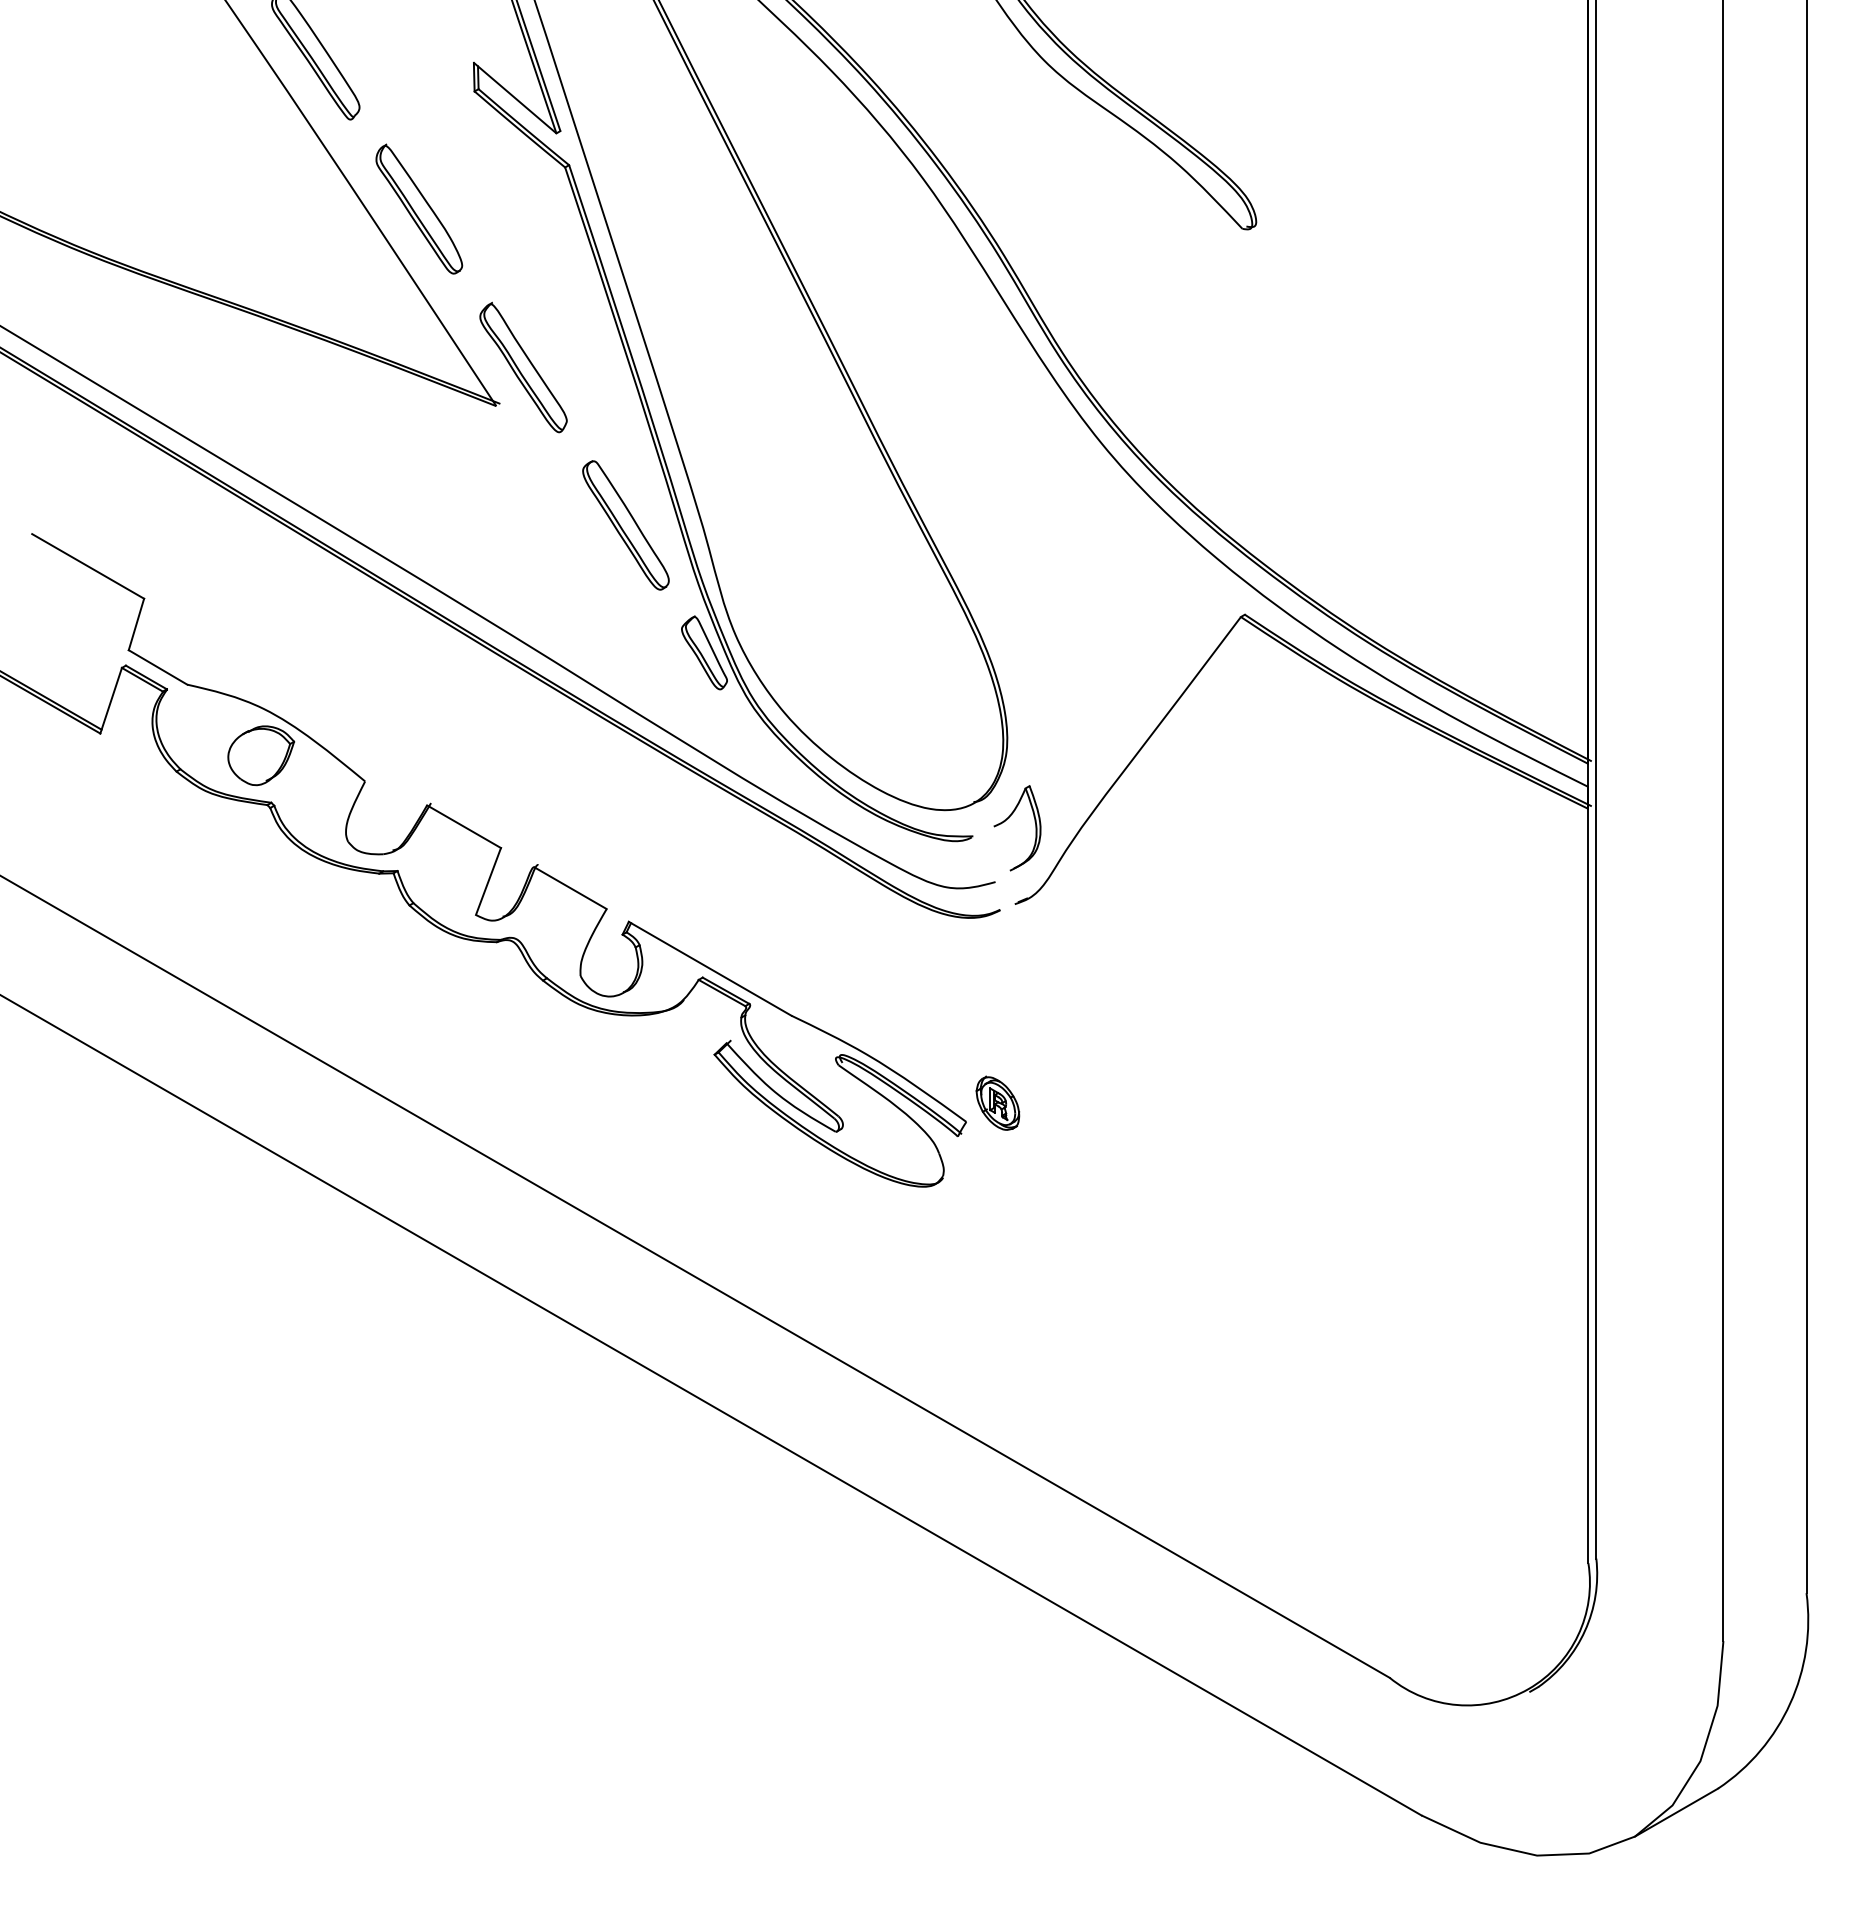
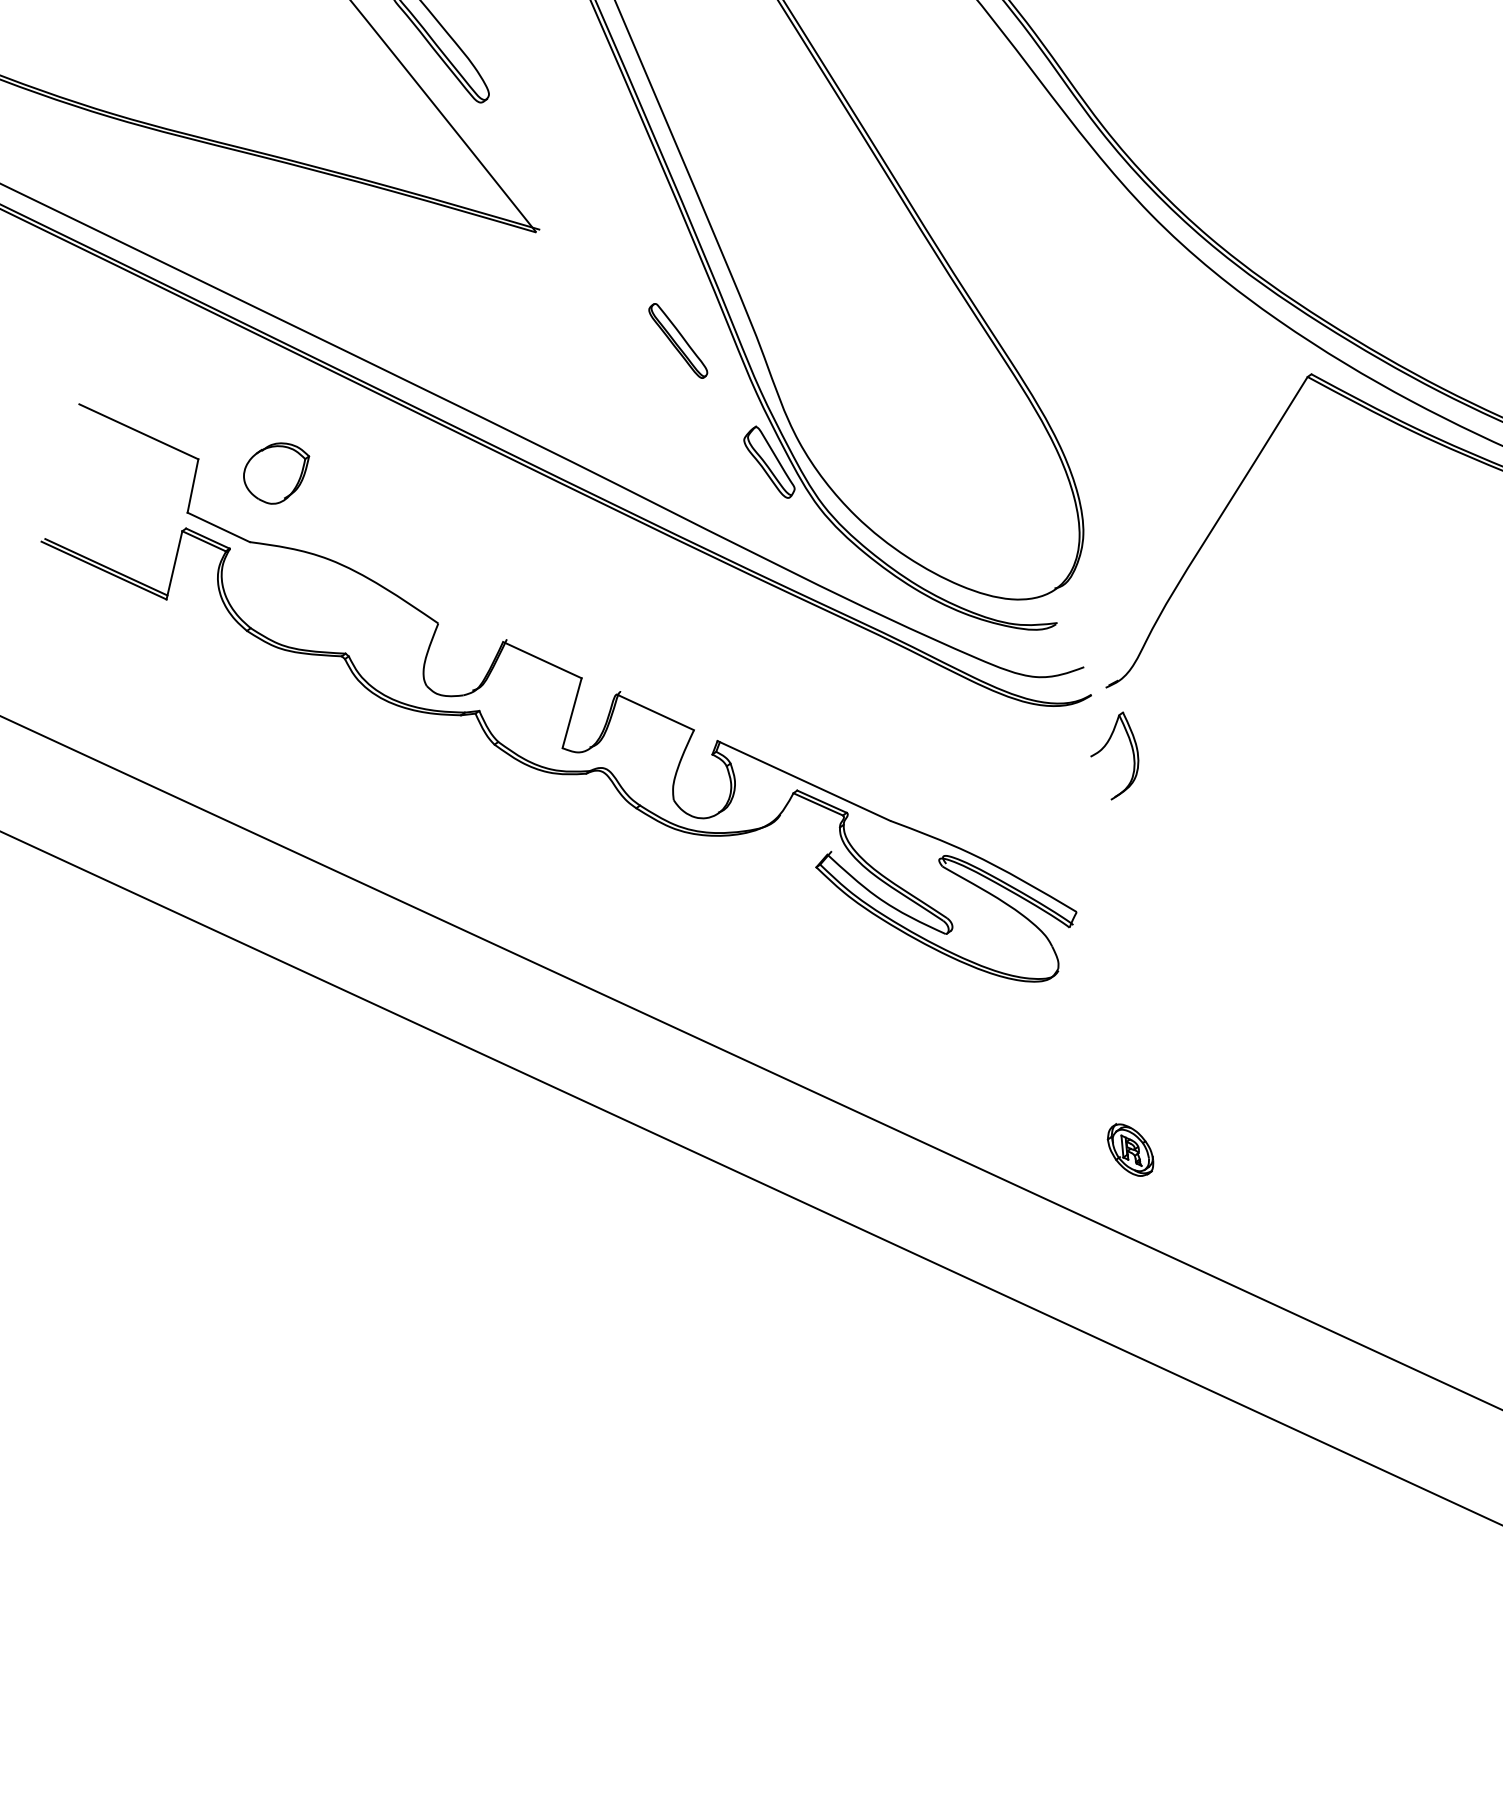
part: (523, 367) -> (560, 190), removed
part: (625, 525) -> (677, 341), size x0.6
part: (261, 755) -> (277, 473), moved
part: (1009, 818) -> (1105, 747), moved
part: (997, 1102) -> (1130, 1149), moved

